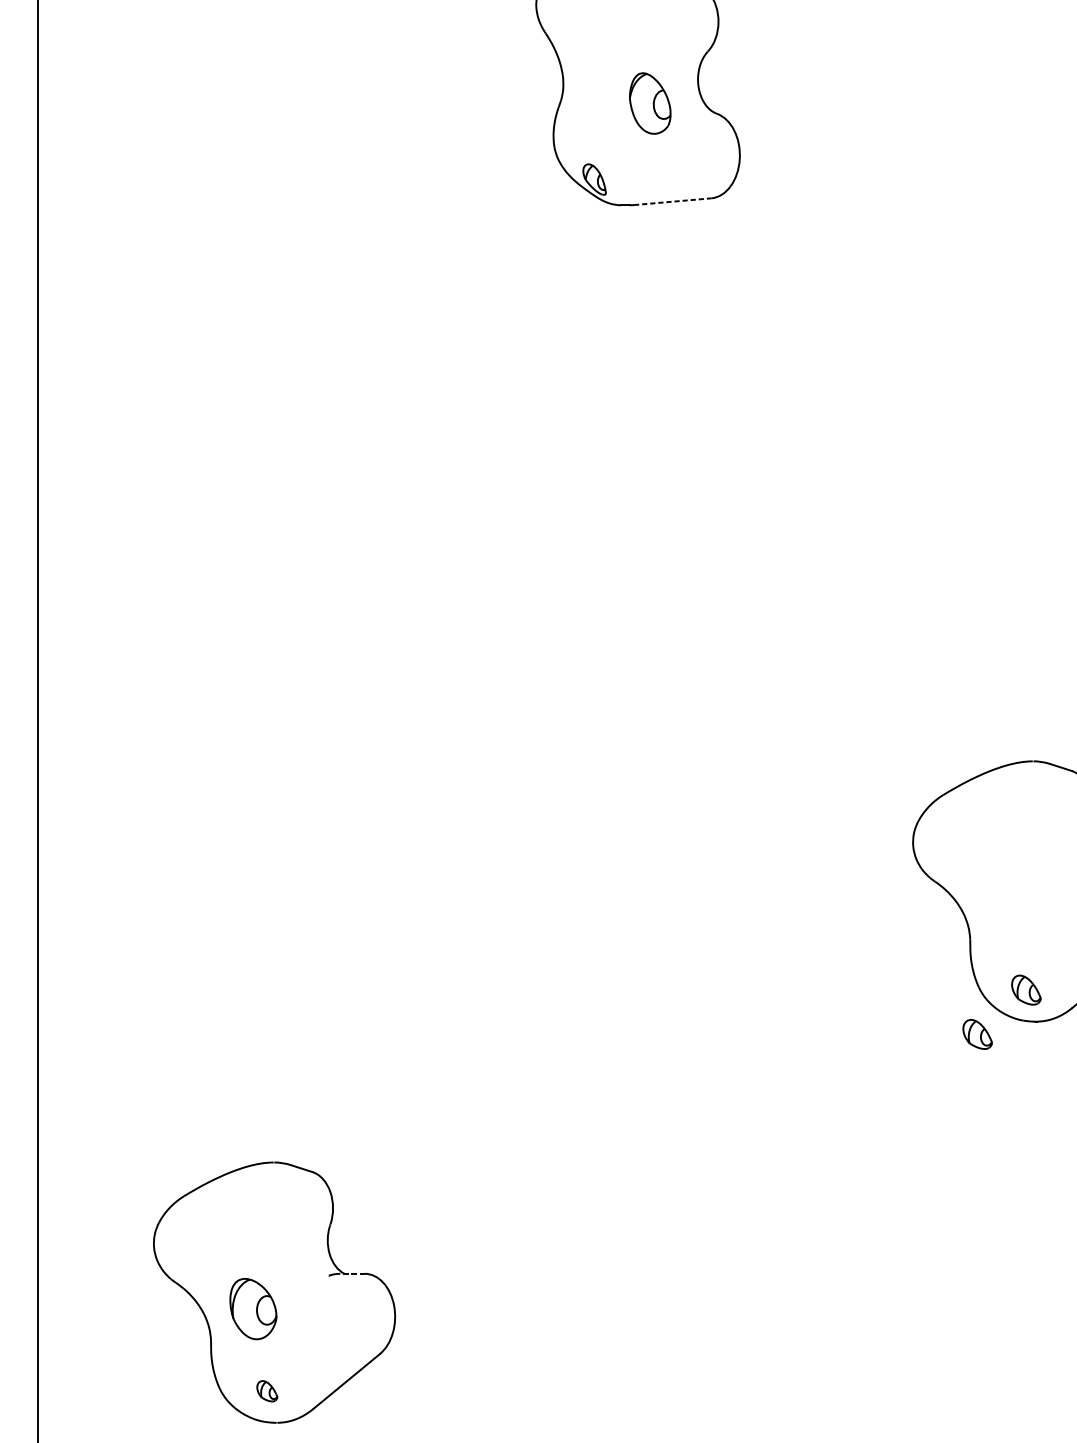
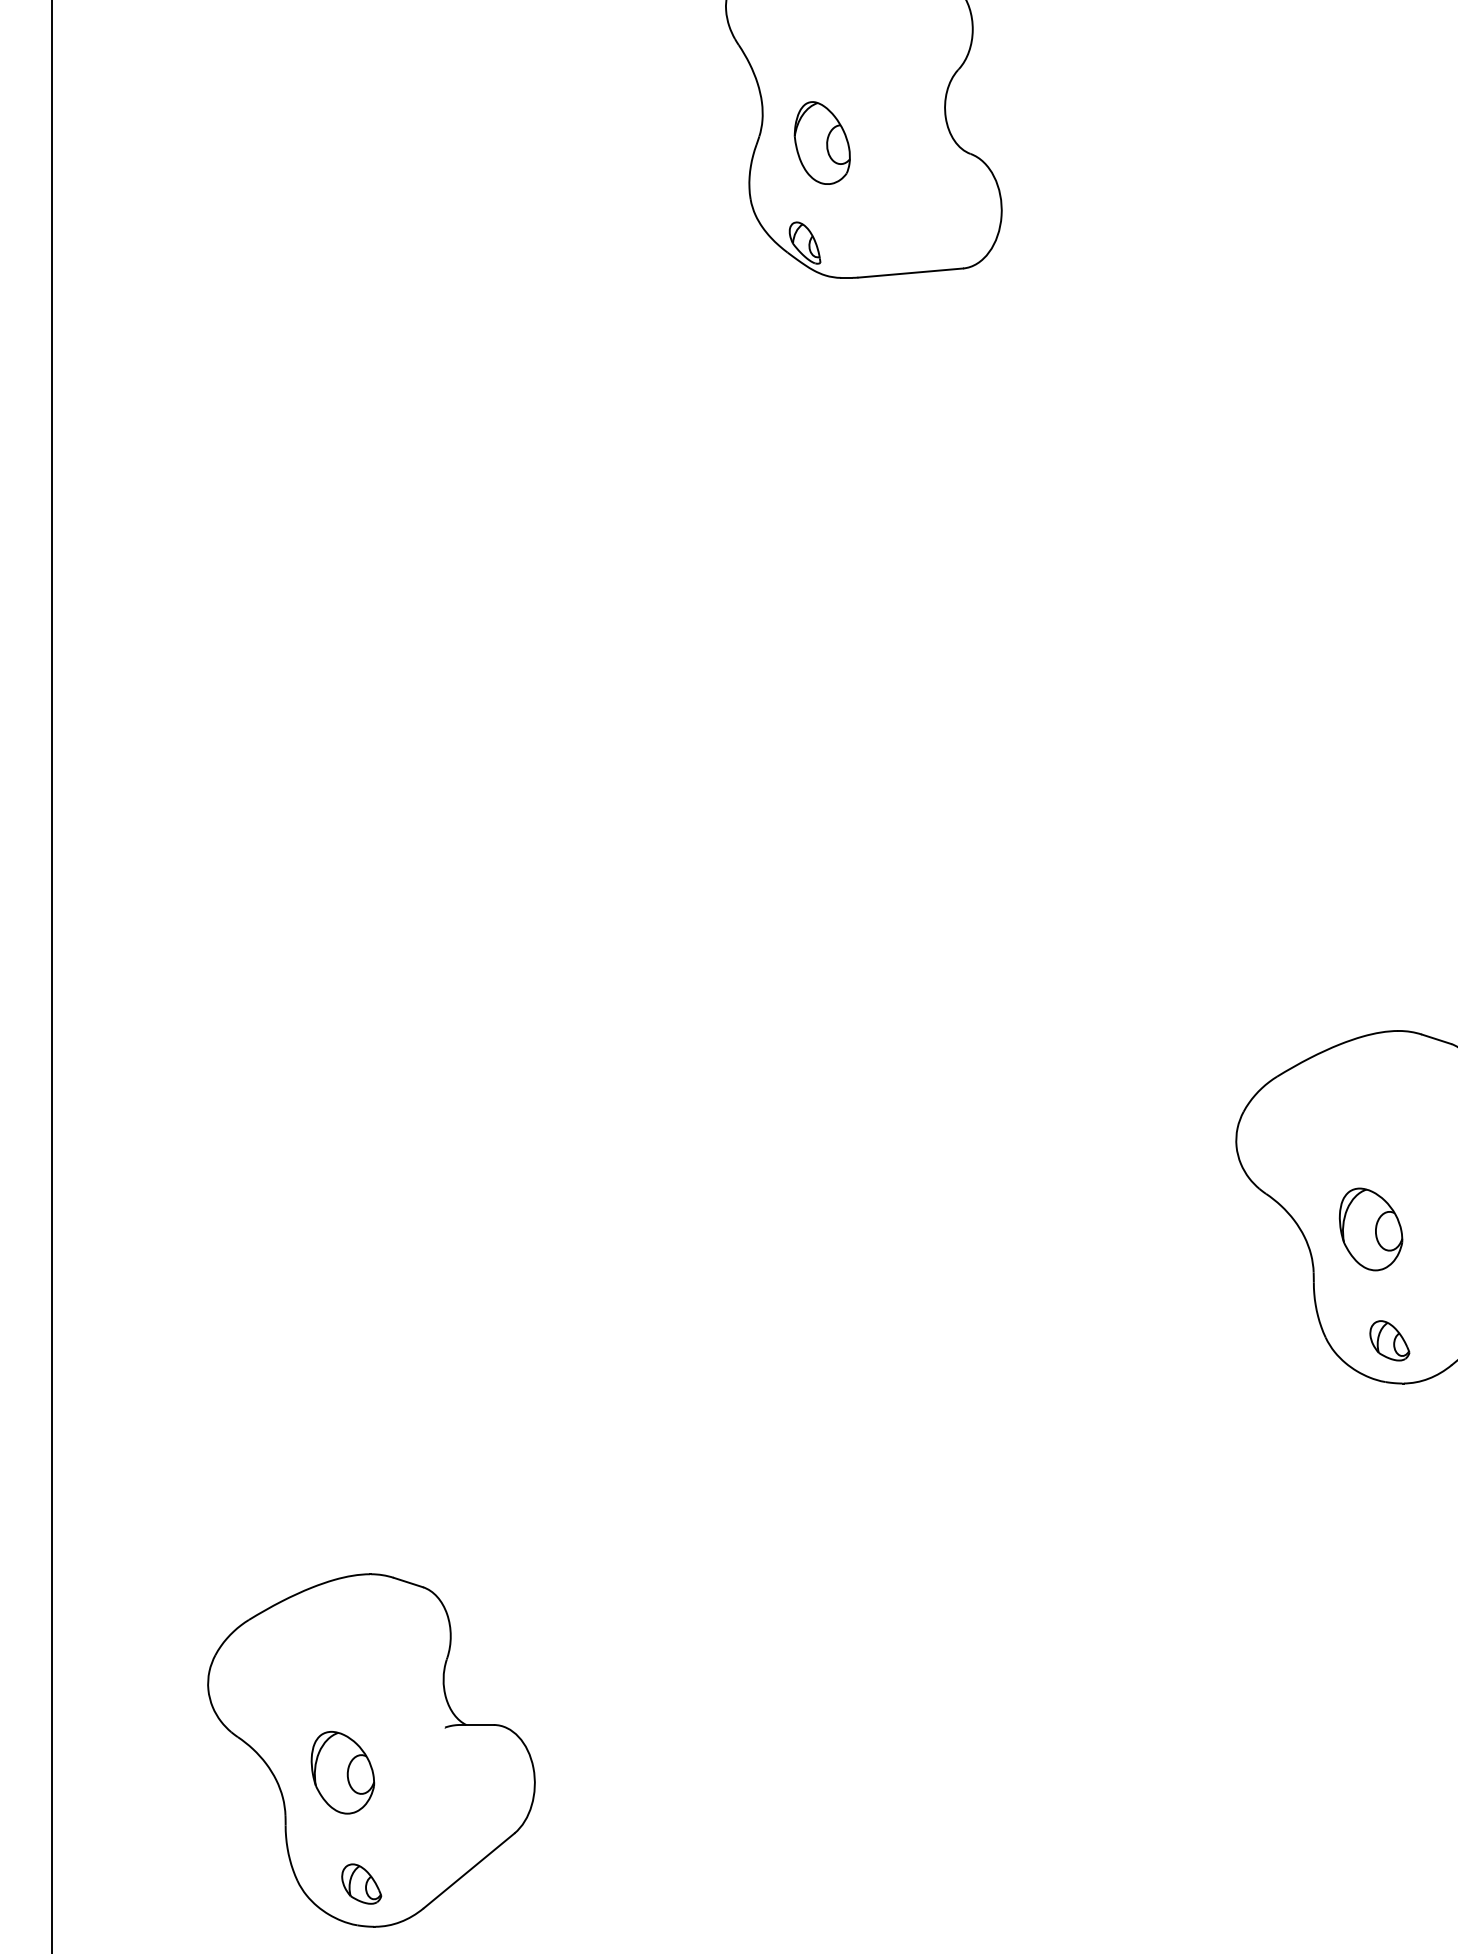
part: (649, 103) -> (821, 142), moved
line: (672, 202) -> (910, 273), dashed -> solid
part: (1012, 907) -> (1370, 1229), added
part: (977, 1034) -> (1323, 1400), removed
line: (352, 1273) -> (477, 1724), dashed -> solid
part: (267, 1390) -> (361, 1883), size x1.43

